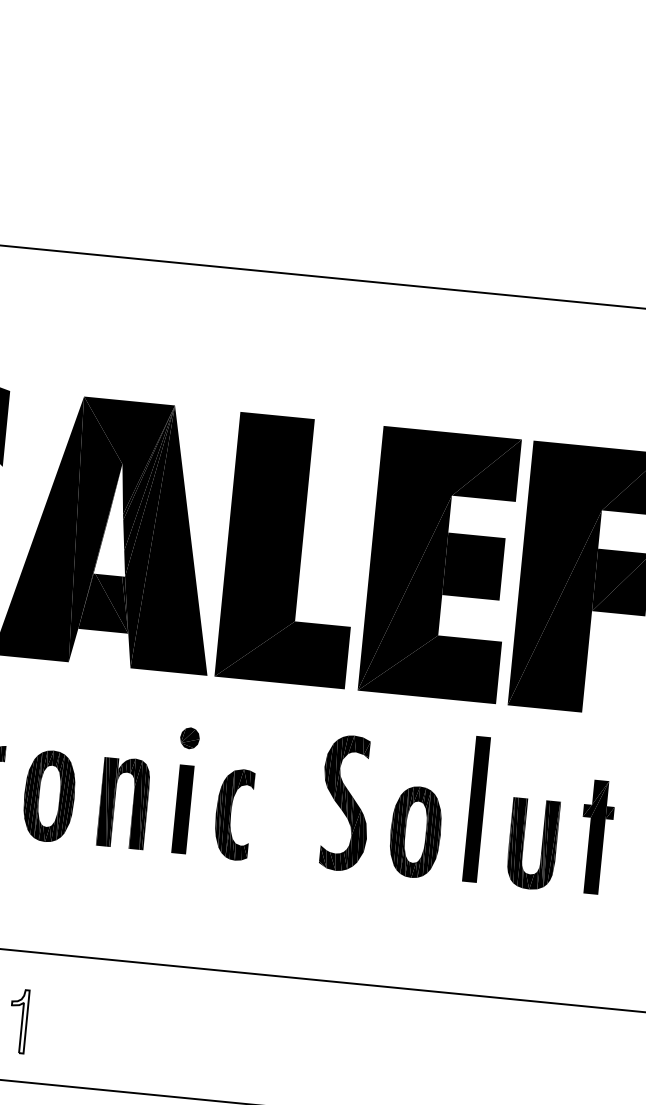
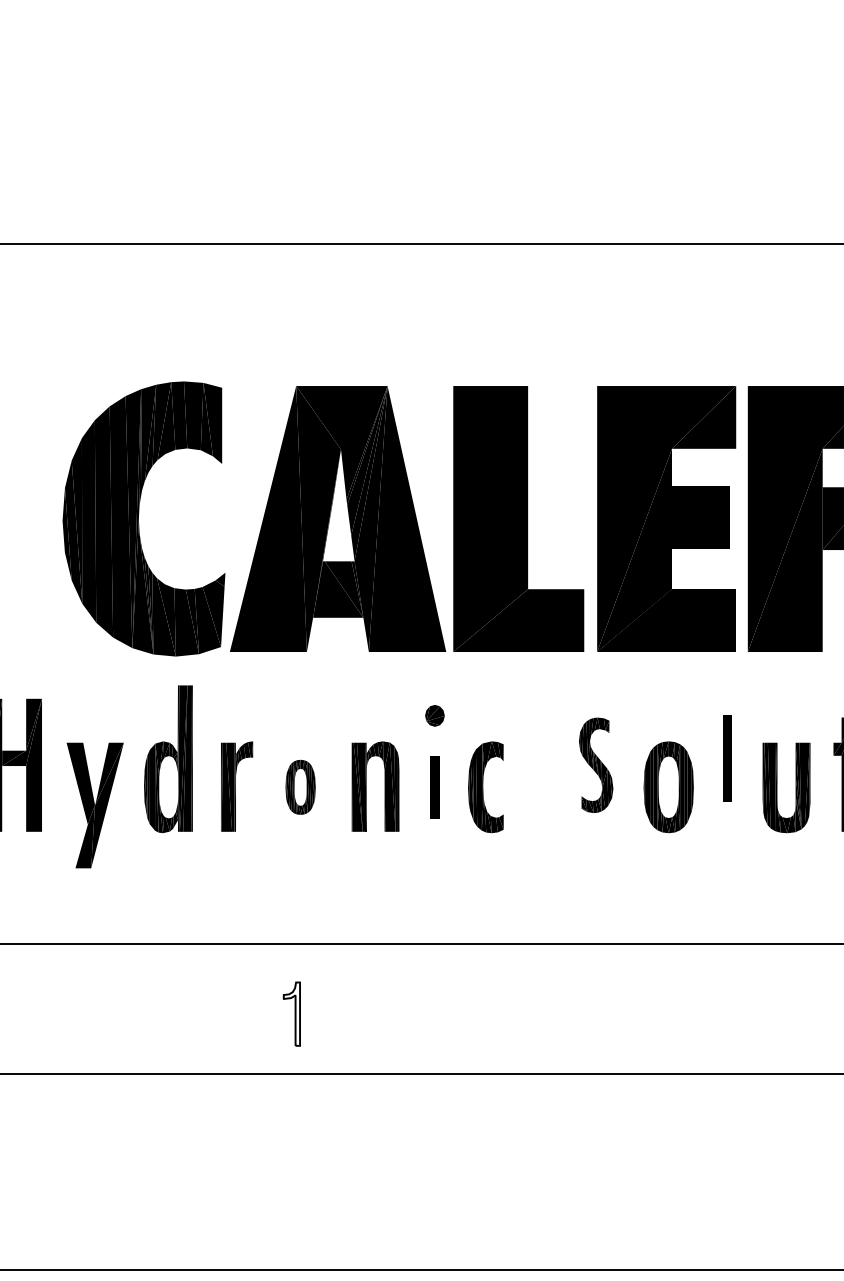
part: (49, 796) -> (300, 787), size x0.6
part: (344, 803) -> (595, 765), size x0.7
part: (182, 809) -> (434, 787), size x0.7
part: (476, 809) -> (727, 758), size x0.6

